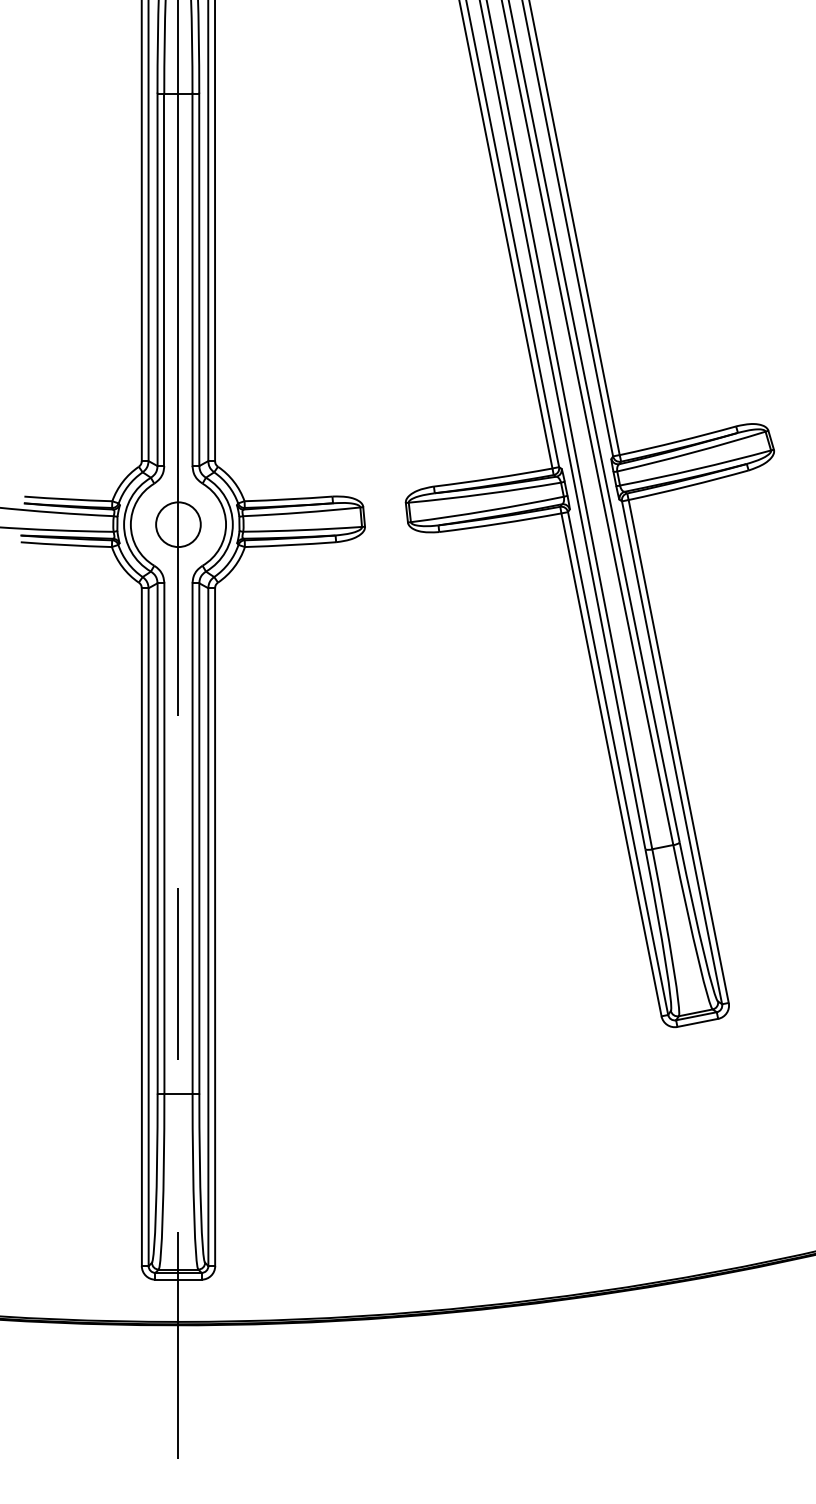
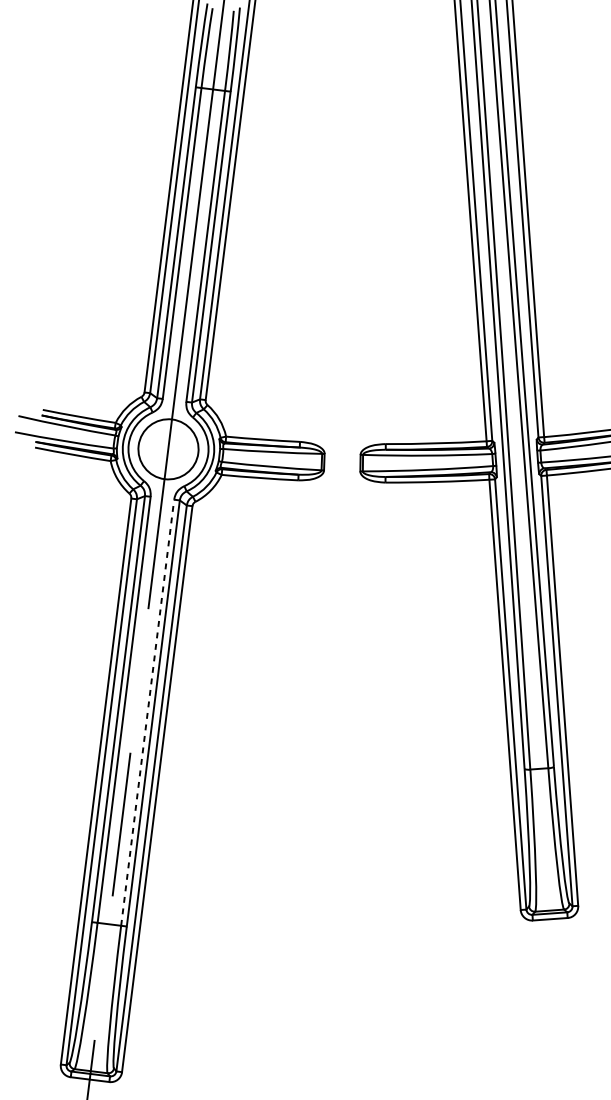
circle: (178, 524) -> (168, 449), size x1.6
line: (192, 837) -> (147, 711), solid -> dashed

